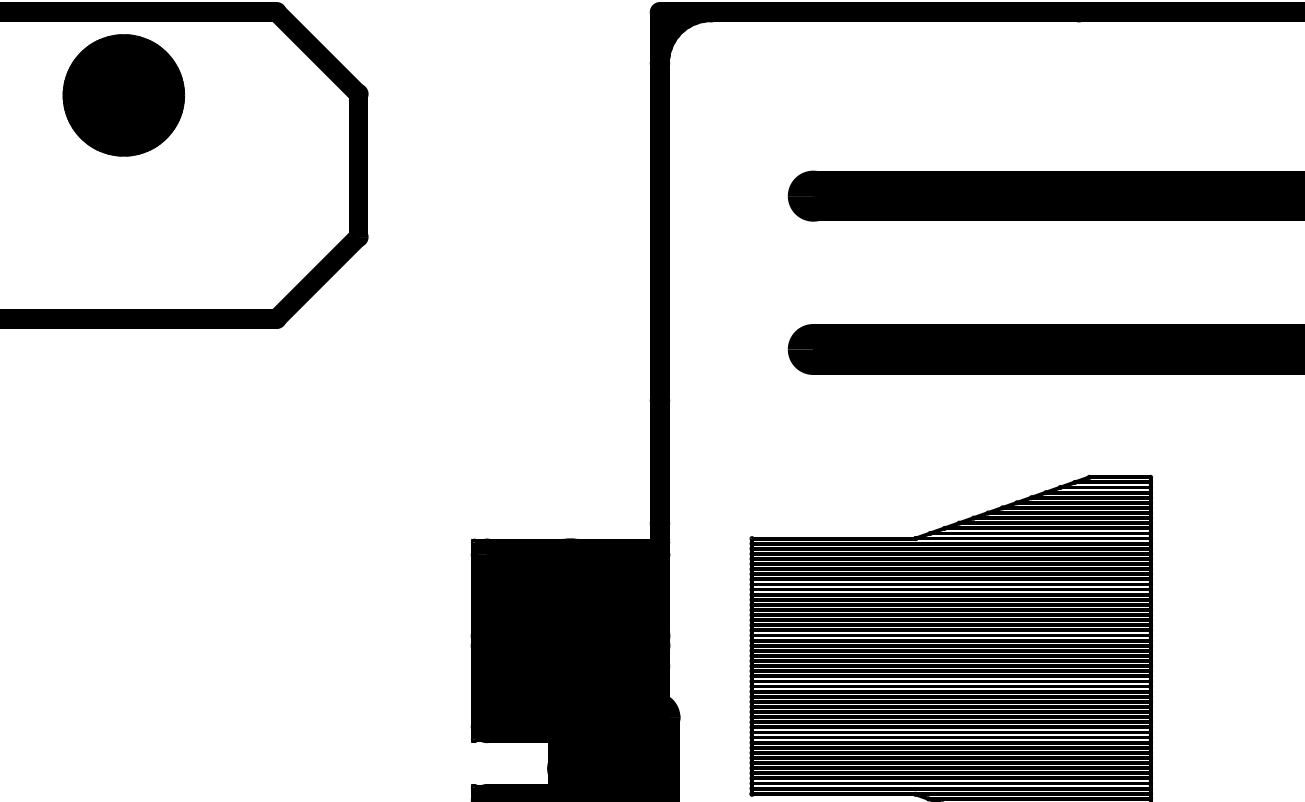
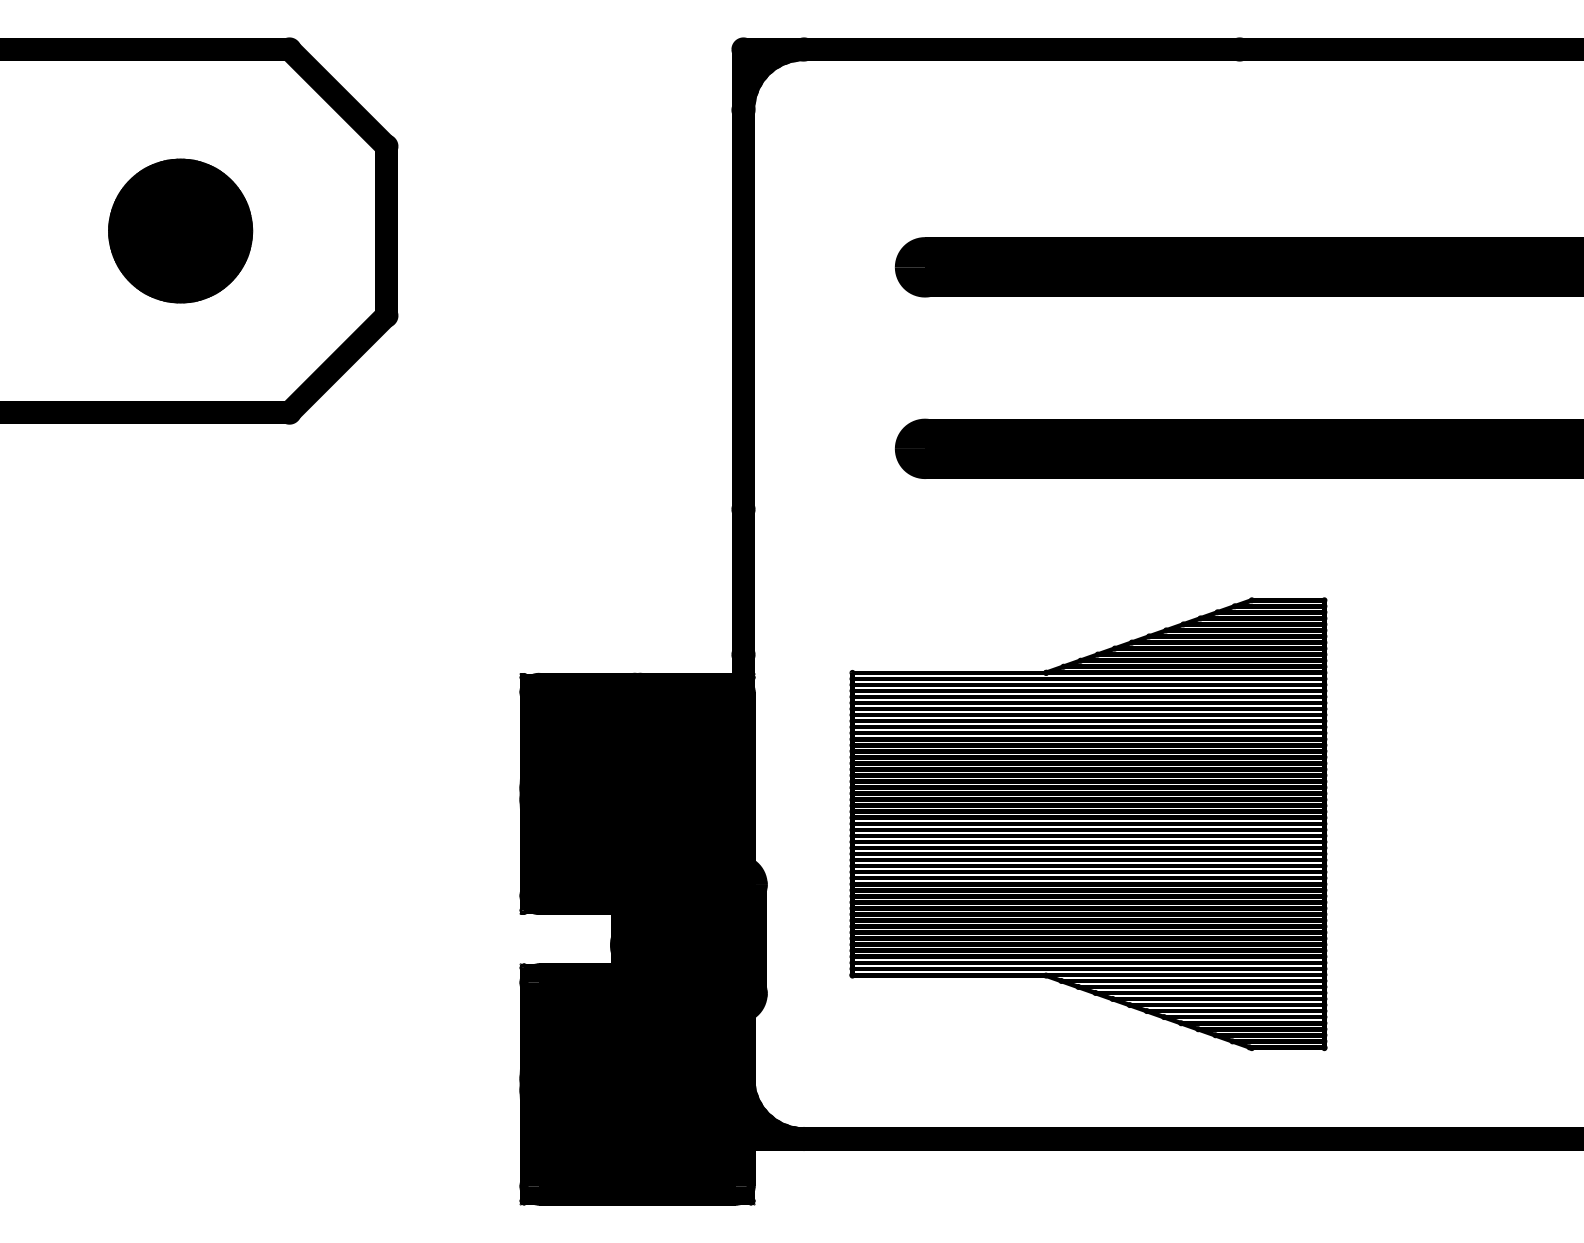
part: (123, 94) -> (180, 230), moved

